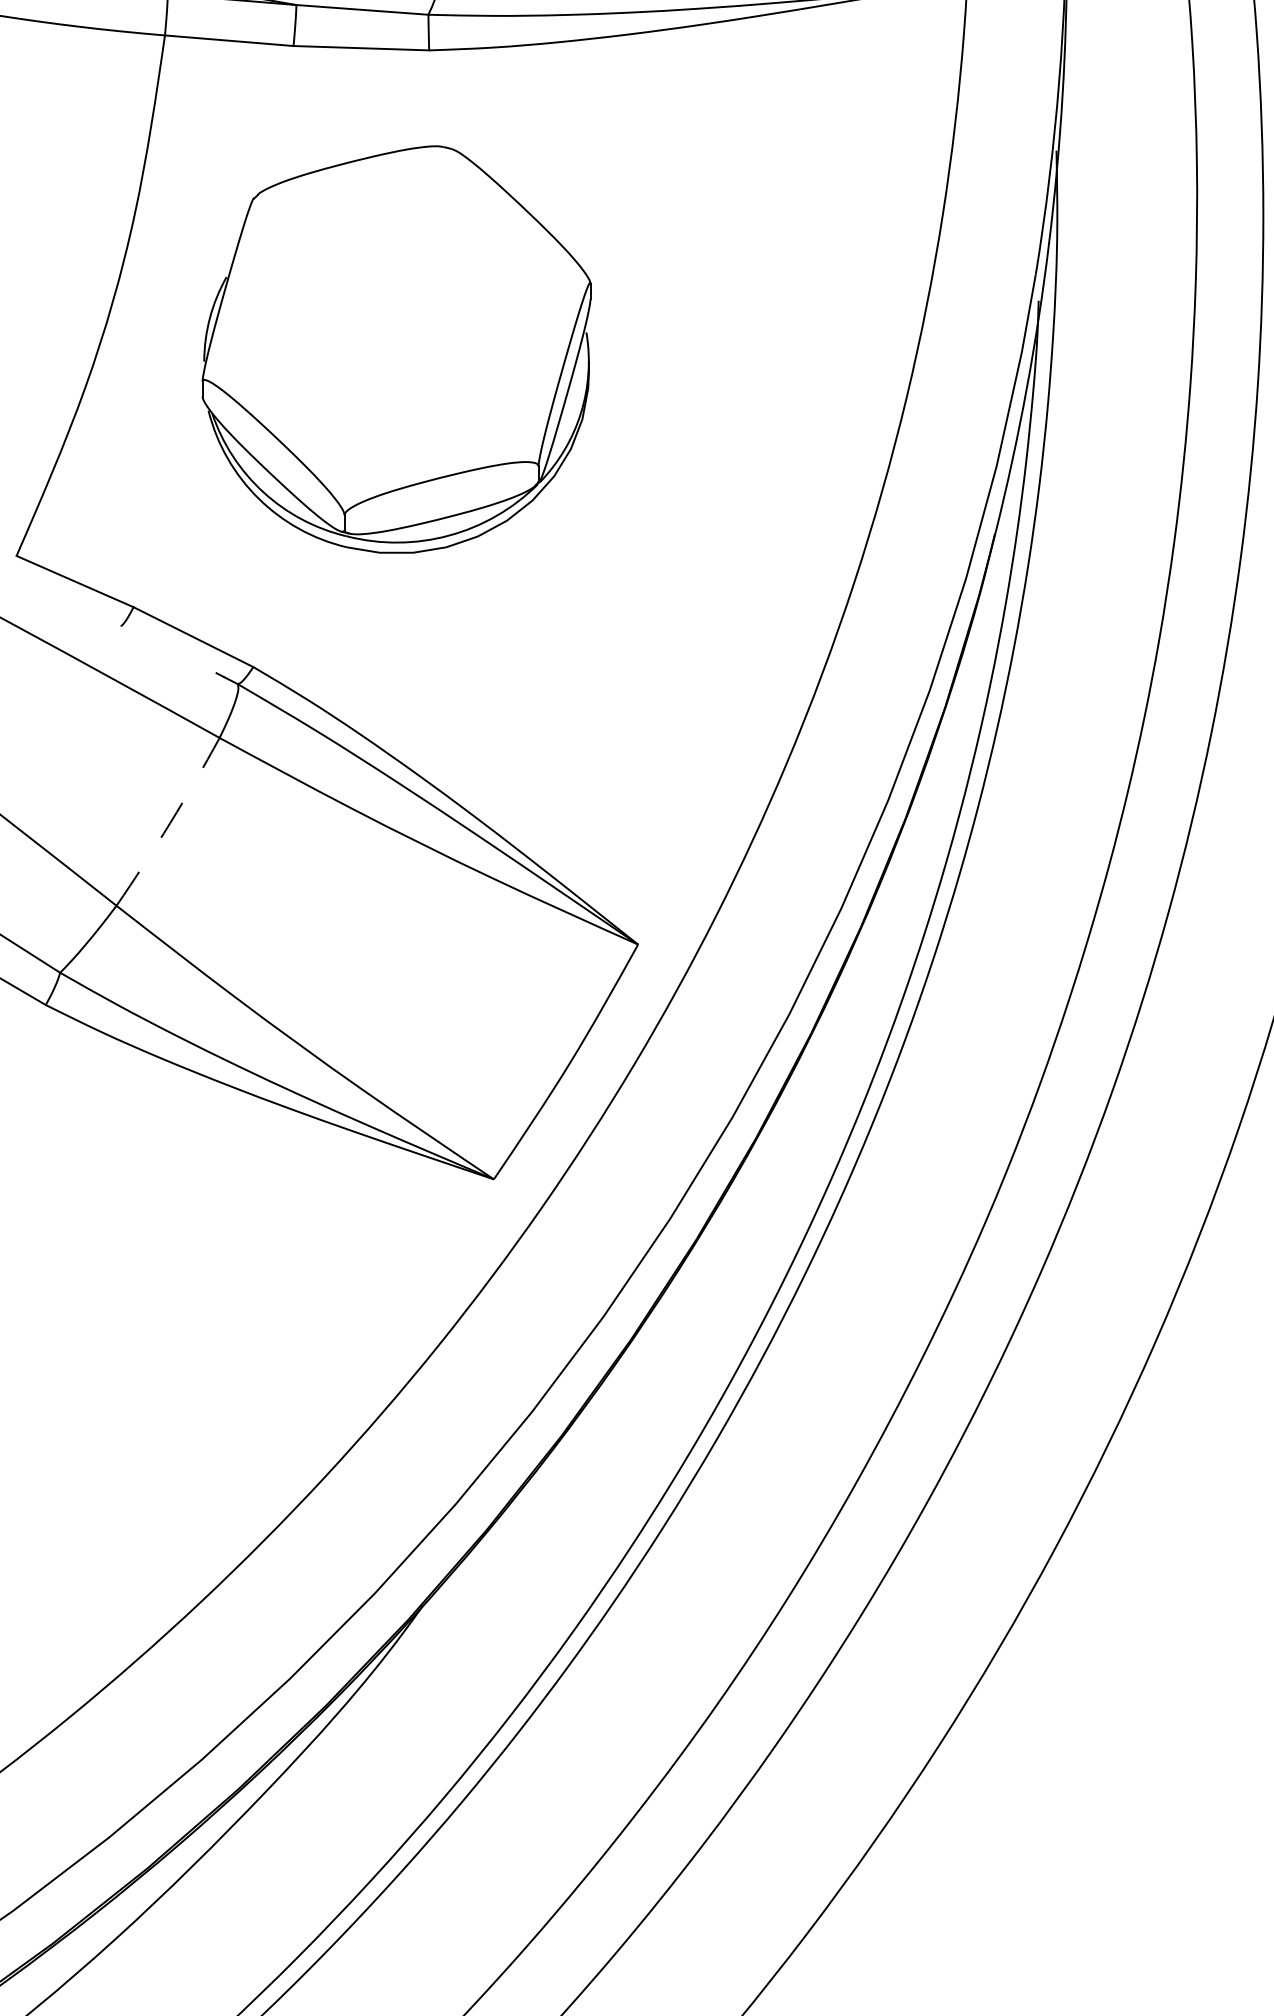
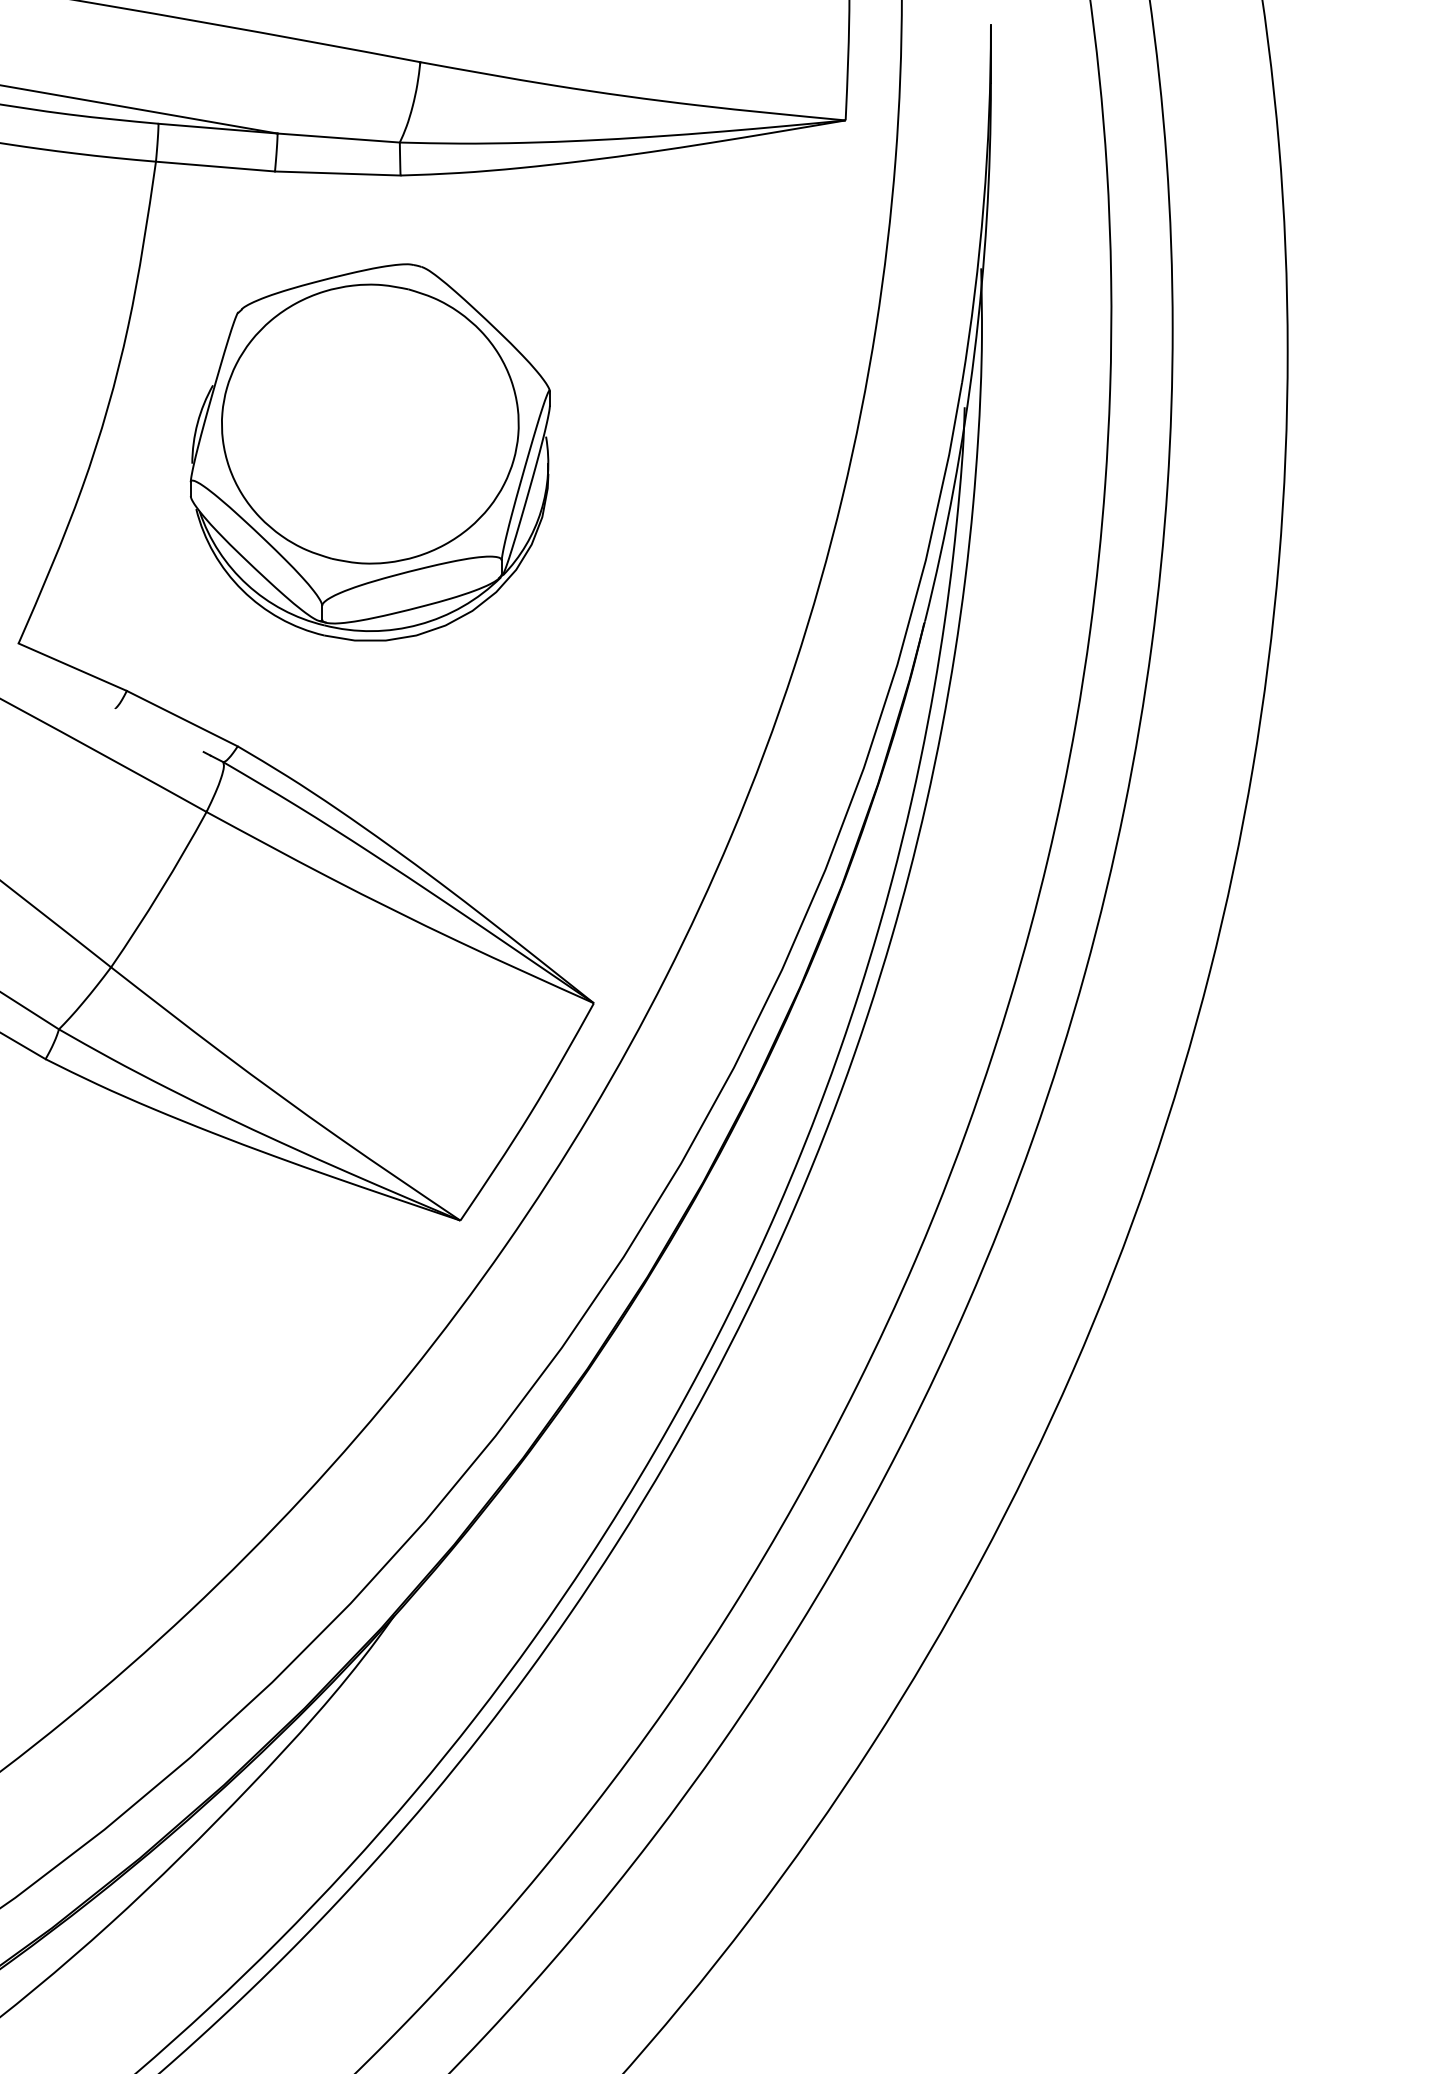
part: (396, 318) -> (370, 423), added
arc: (169, 822) -> (160, 890), dashed -> solid

